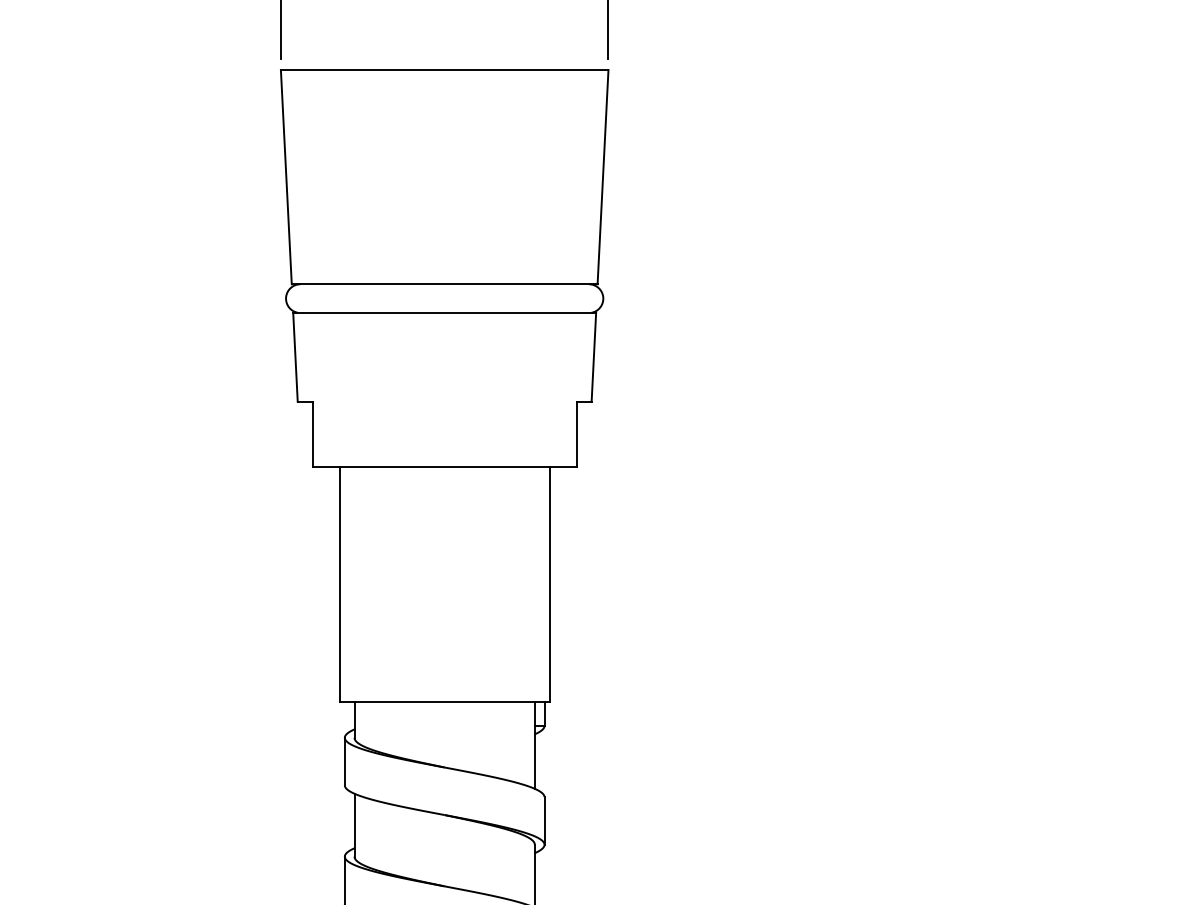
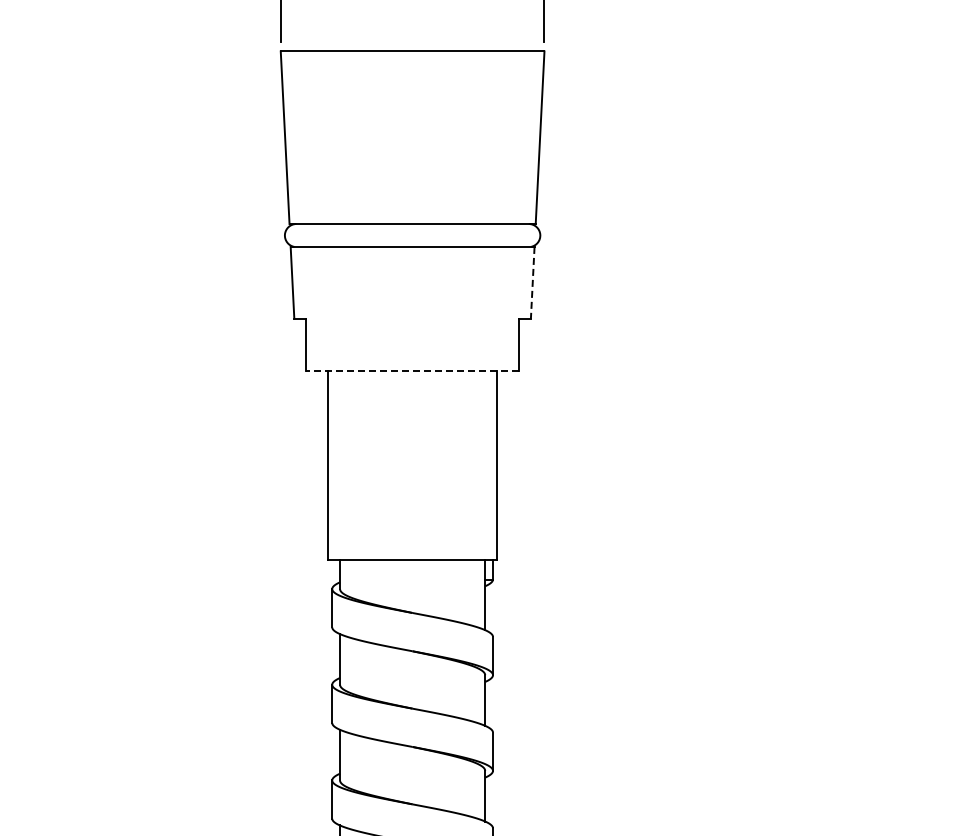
line: (593, 356) -> (532, 282), solid -> dashed
line: (444, 466) -> (412, 370), solid -> dashed

